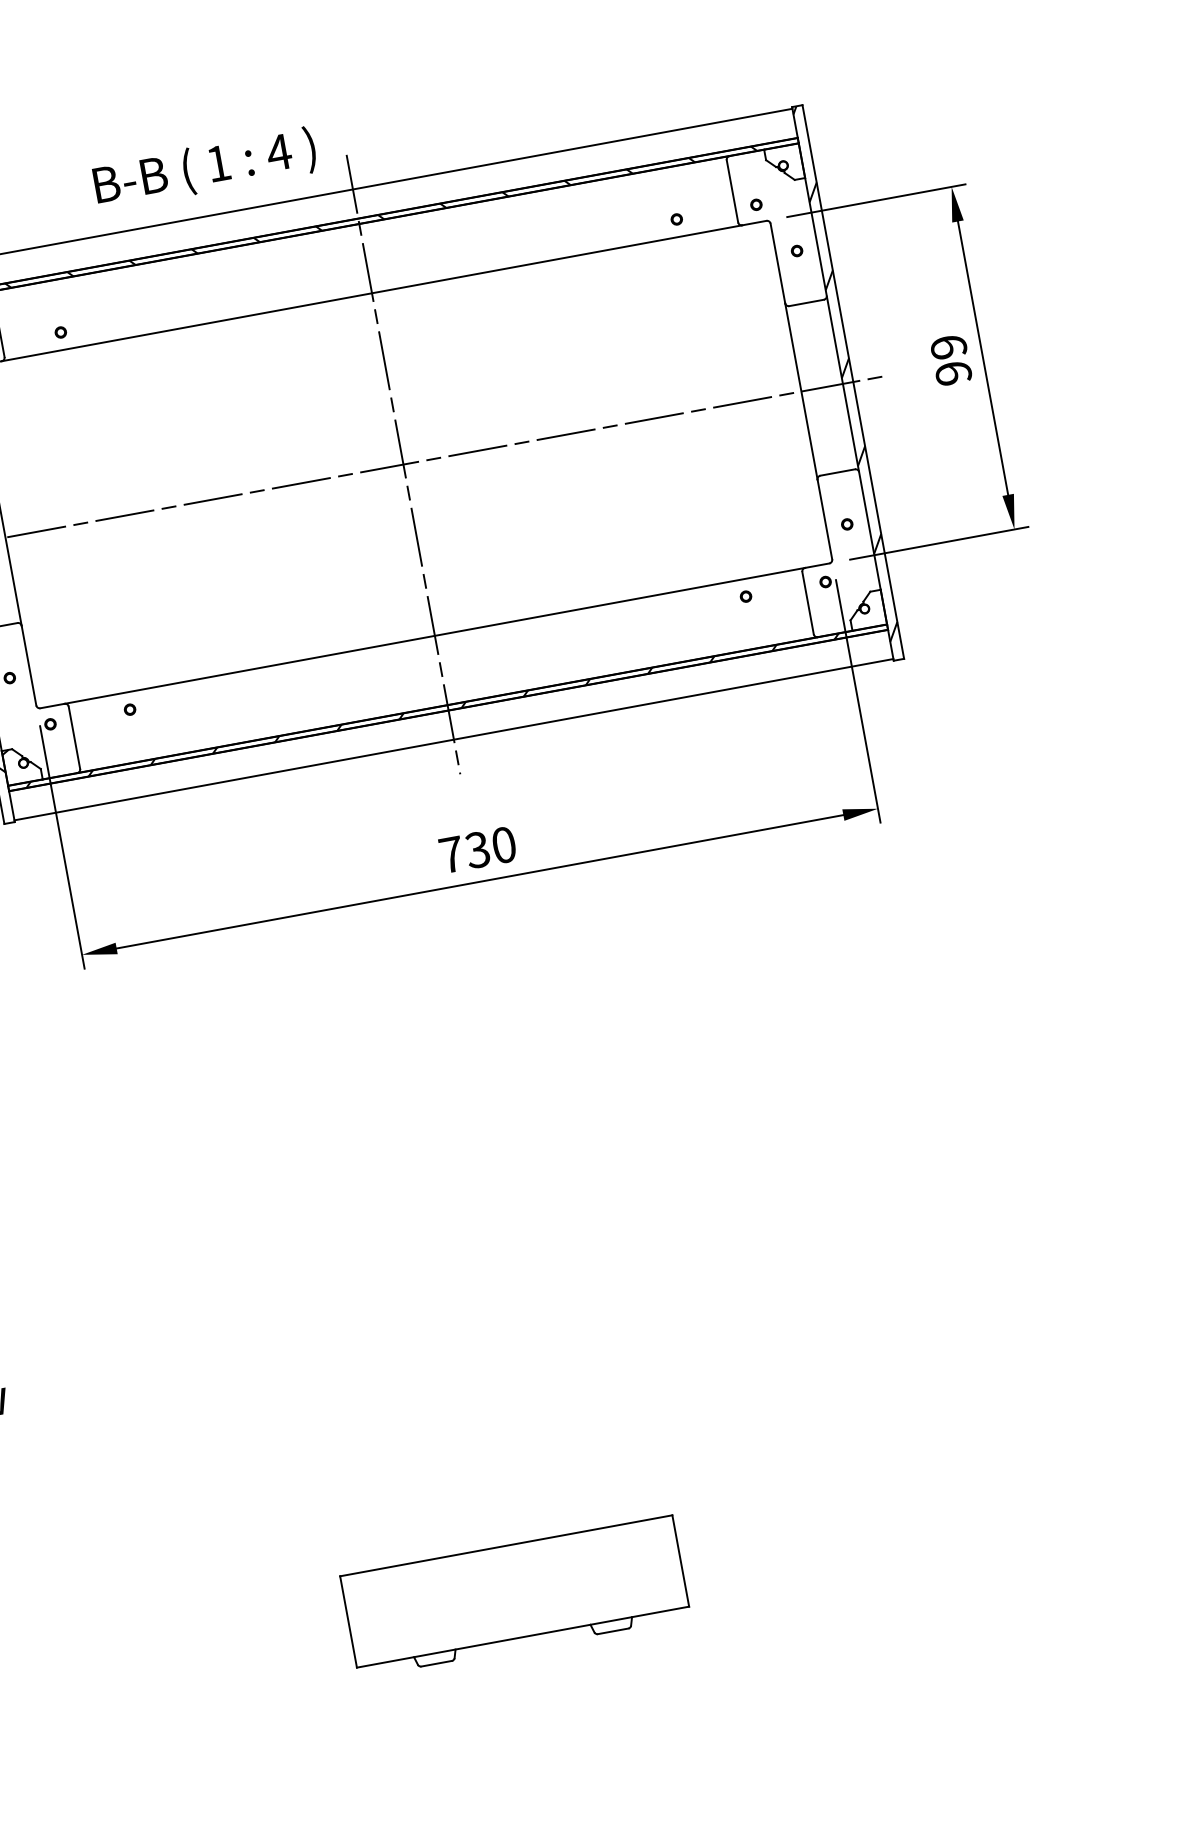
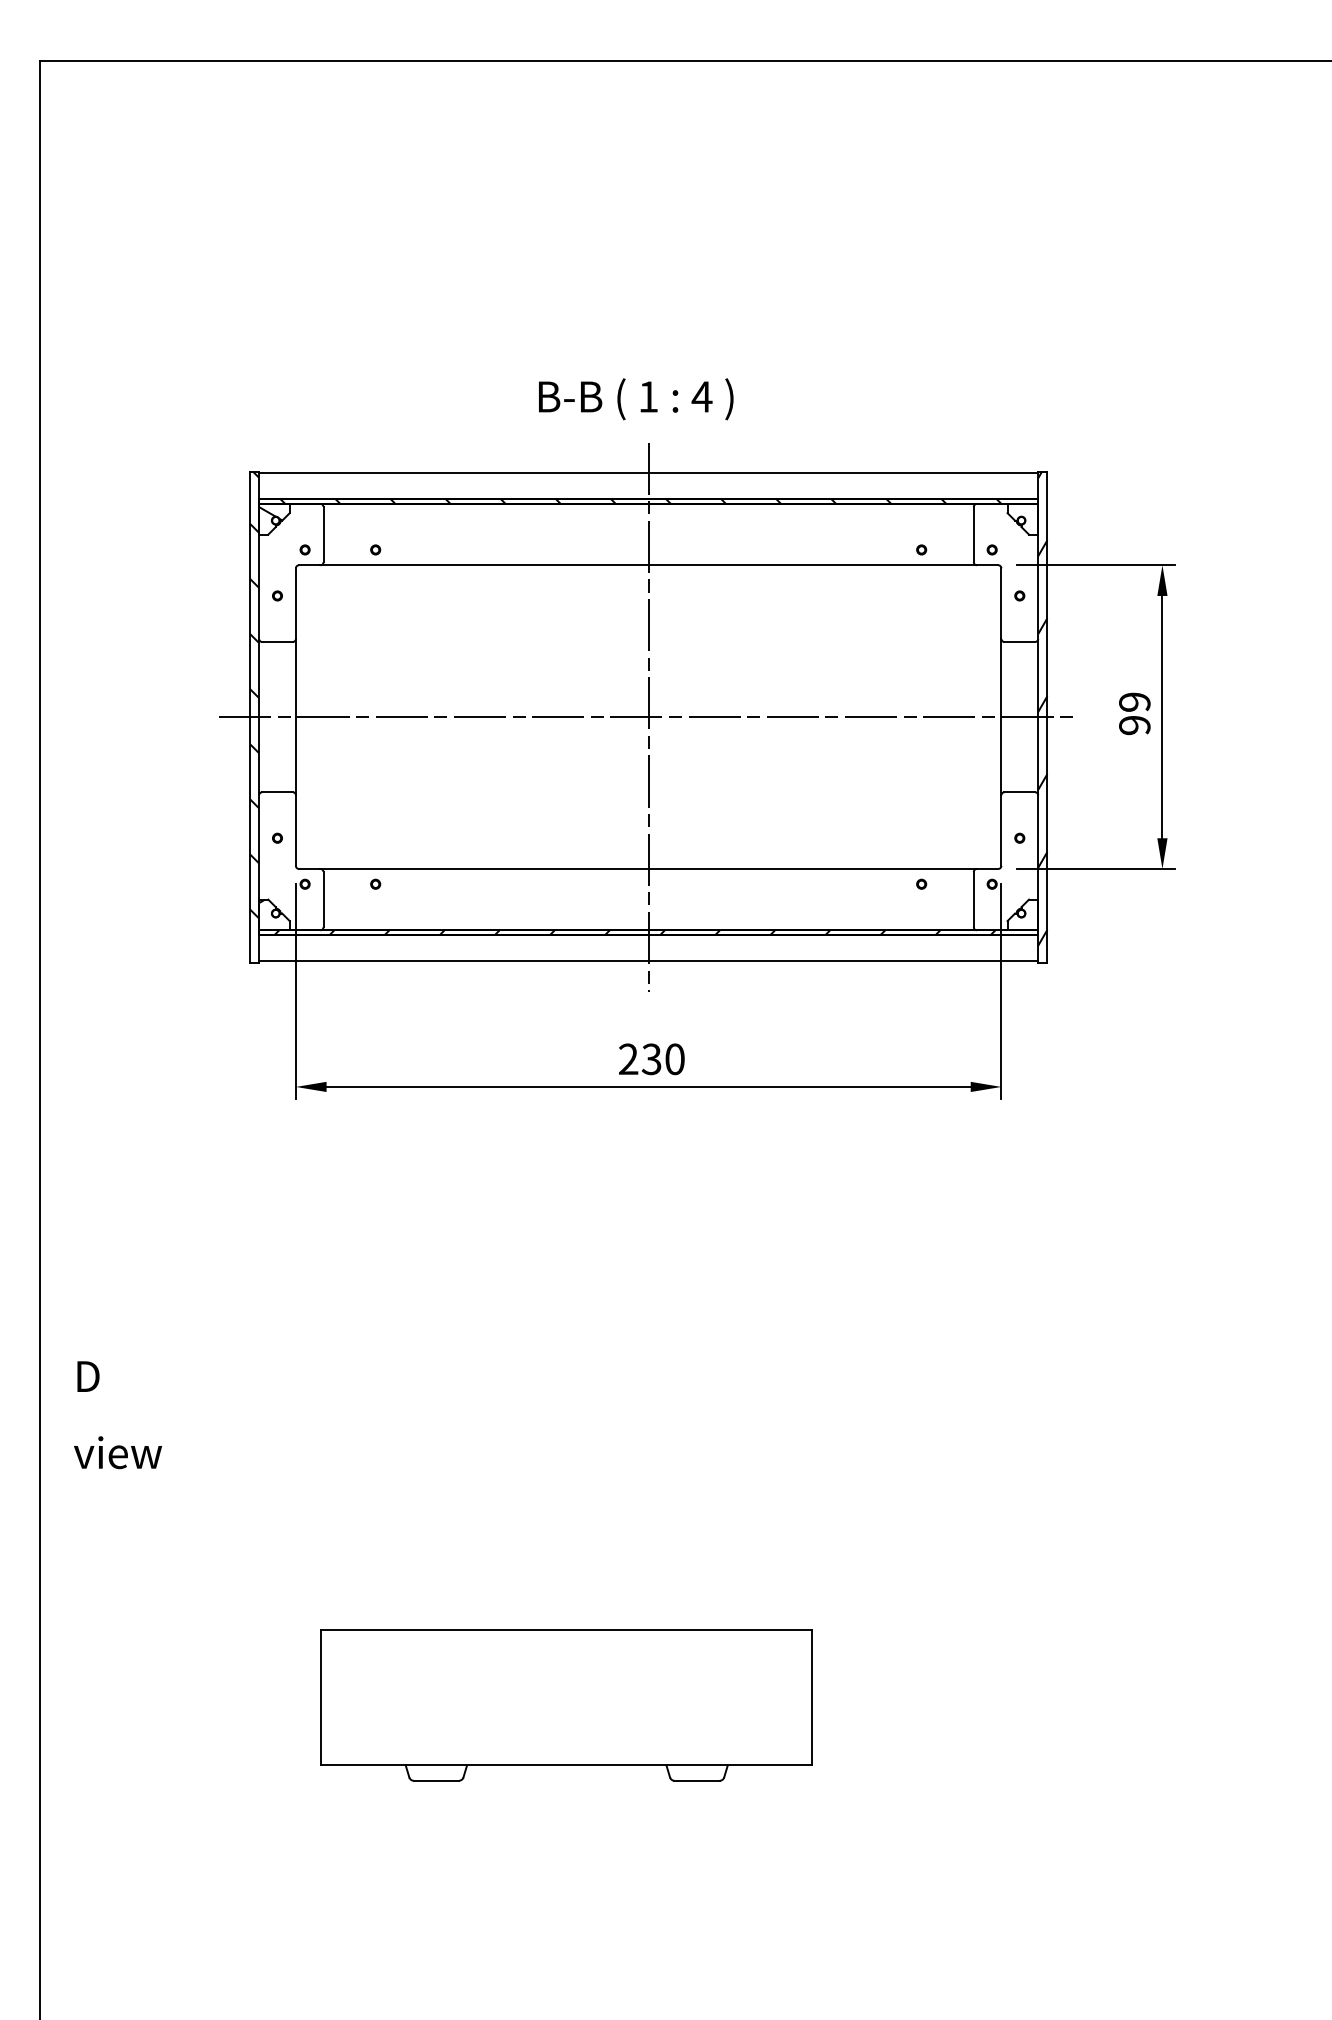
text: (205, 168) -> (636, 399), moved
text: (451, 853) -> (628, 1058), 730 -> 230
part: (515, 1596) -> (566, 1705), size x1.67

